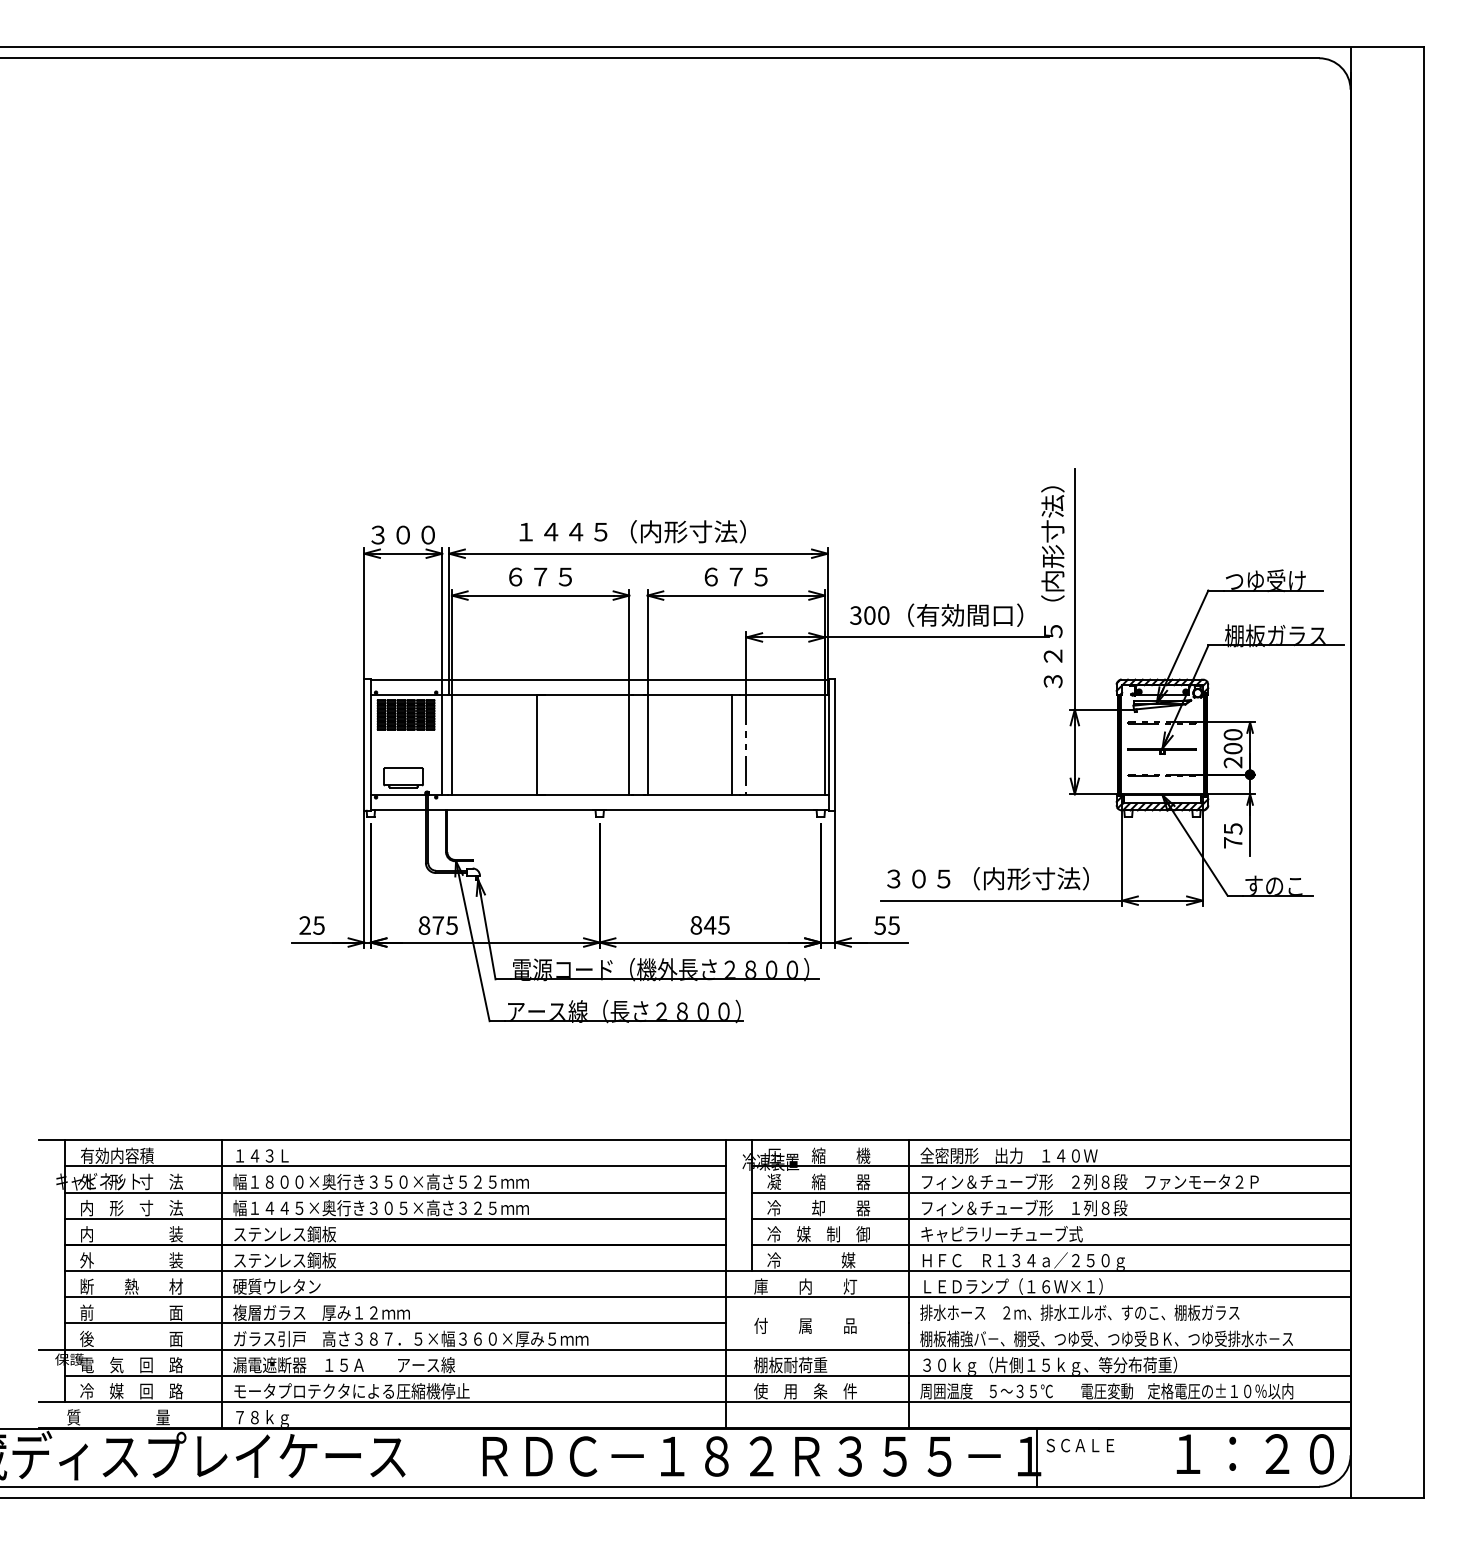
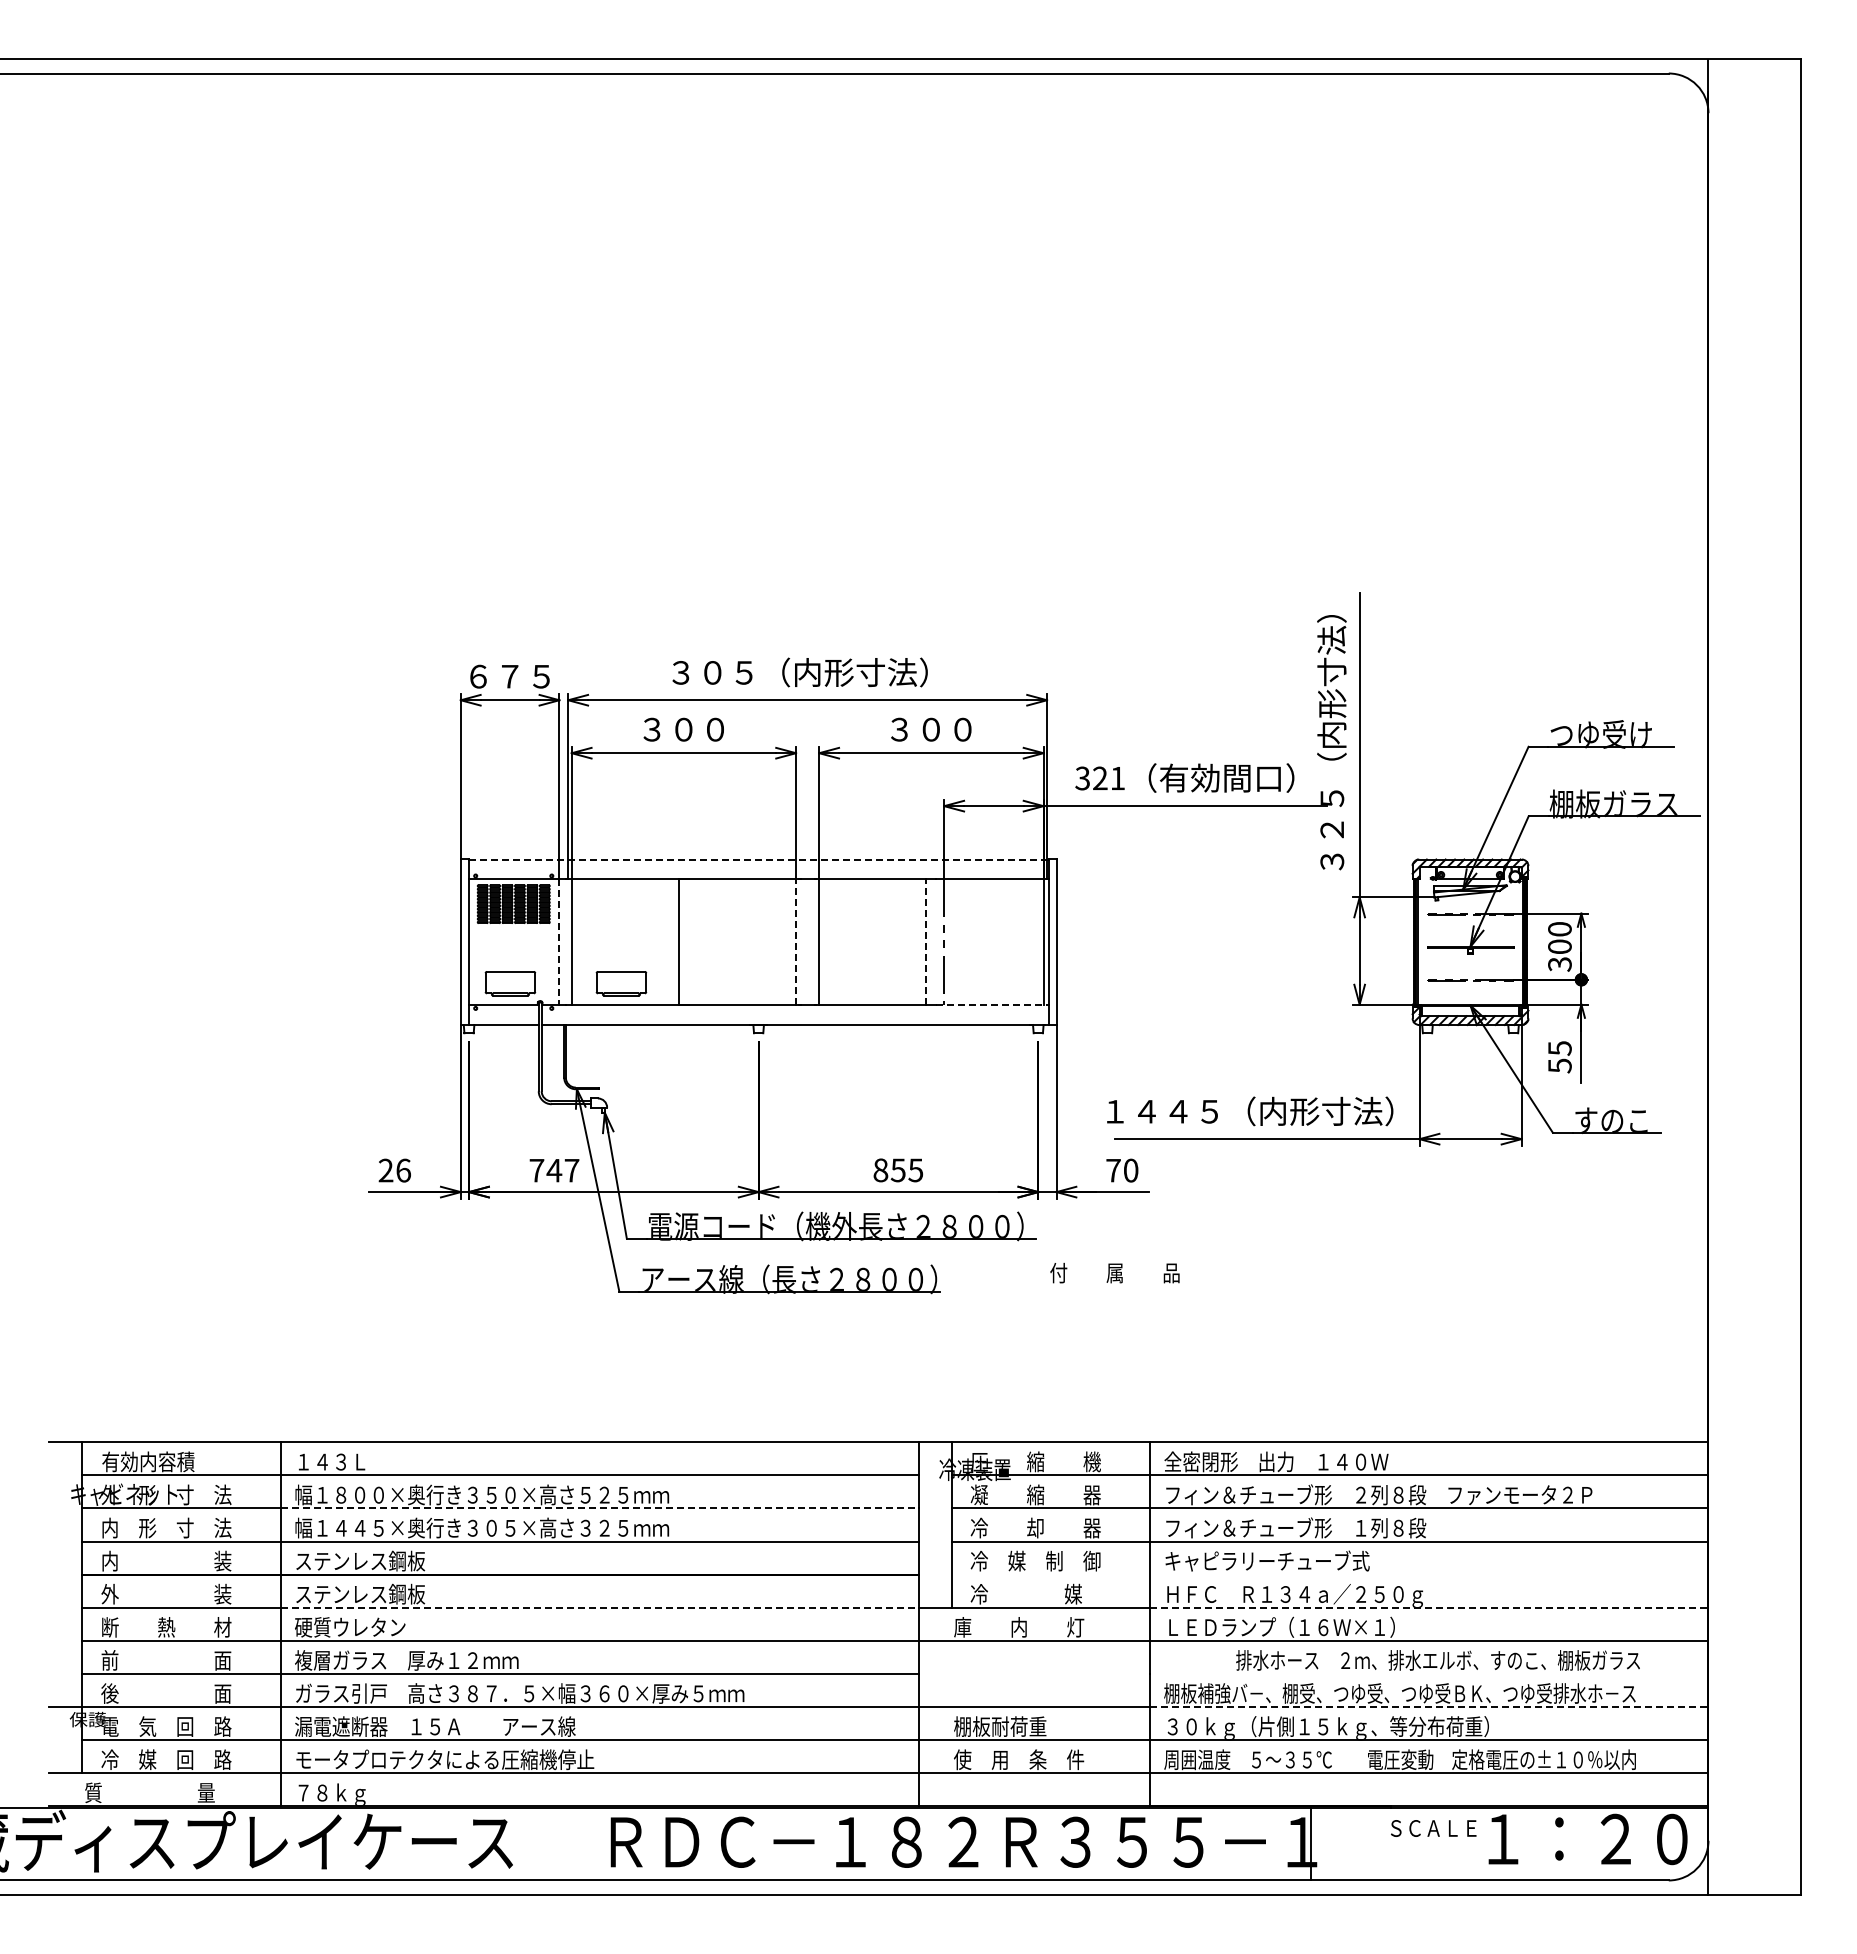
text: (632, 531) -> (800, 672), １４４５（内形寸法） -> ３０５（内形寸法）
text: (402, 534) -> (509, 676), ３００ -> ６７５
text: (540, 576) -> (683, 729), ６７５ -> ３００
text: (736, 576) -> (931, 729), ６７５ -> ３００
text: (877, 615) -> (1109, 778), 300 -> 321
line: (599, 679) -> (758, 859), solid -> dashed
line: (442, 745) -> (559, 942), solid -> dashed
line: (629, 745) -> (796, 942), solid -> dashed
line: (732, 745) -> (926, 942), solid -> dashed
text: (1232, 762) -> (1559, 964), 200 -> 300
part: (491, 777) -> (621, 983), added
line: (784, 795) -> (992, 1005), solid -> dashed
text: (1232, 842) -> (1559, 1065), 75 -> 55
text: (988, 878) -> (1250, 1111), ３０５（内形寸法） -> １４４５（内形寸法）
text: (318, 925) -> (403, 1170), 25 -> 26
text: (438, 925) -> (554, 1170), 875 -> 747
text: (710, 925) -> (898, 1170), 845 -> 855
text: (887, 925) -> (1122, 1170), 55 -> 70
line: (473, 1192) -> (599, 1508), solid -> dashed
line: (1050, 1244) -> (1329, 1574), removed
line: (473, 1270) -> (599, 1607), solid -> dashed
line: (1130, 1270) -> (1429, 1607), solid -> dashed
text: (1079, 1312) -> (1437, 1660), moved
text: (805, 1325) -> (1114, 1272), moved
line: (1130, 1349) -> (1429, 1707), solid -> dashed
text: (1080, 1445) -> (1433, 1828), moved

